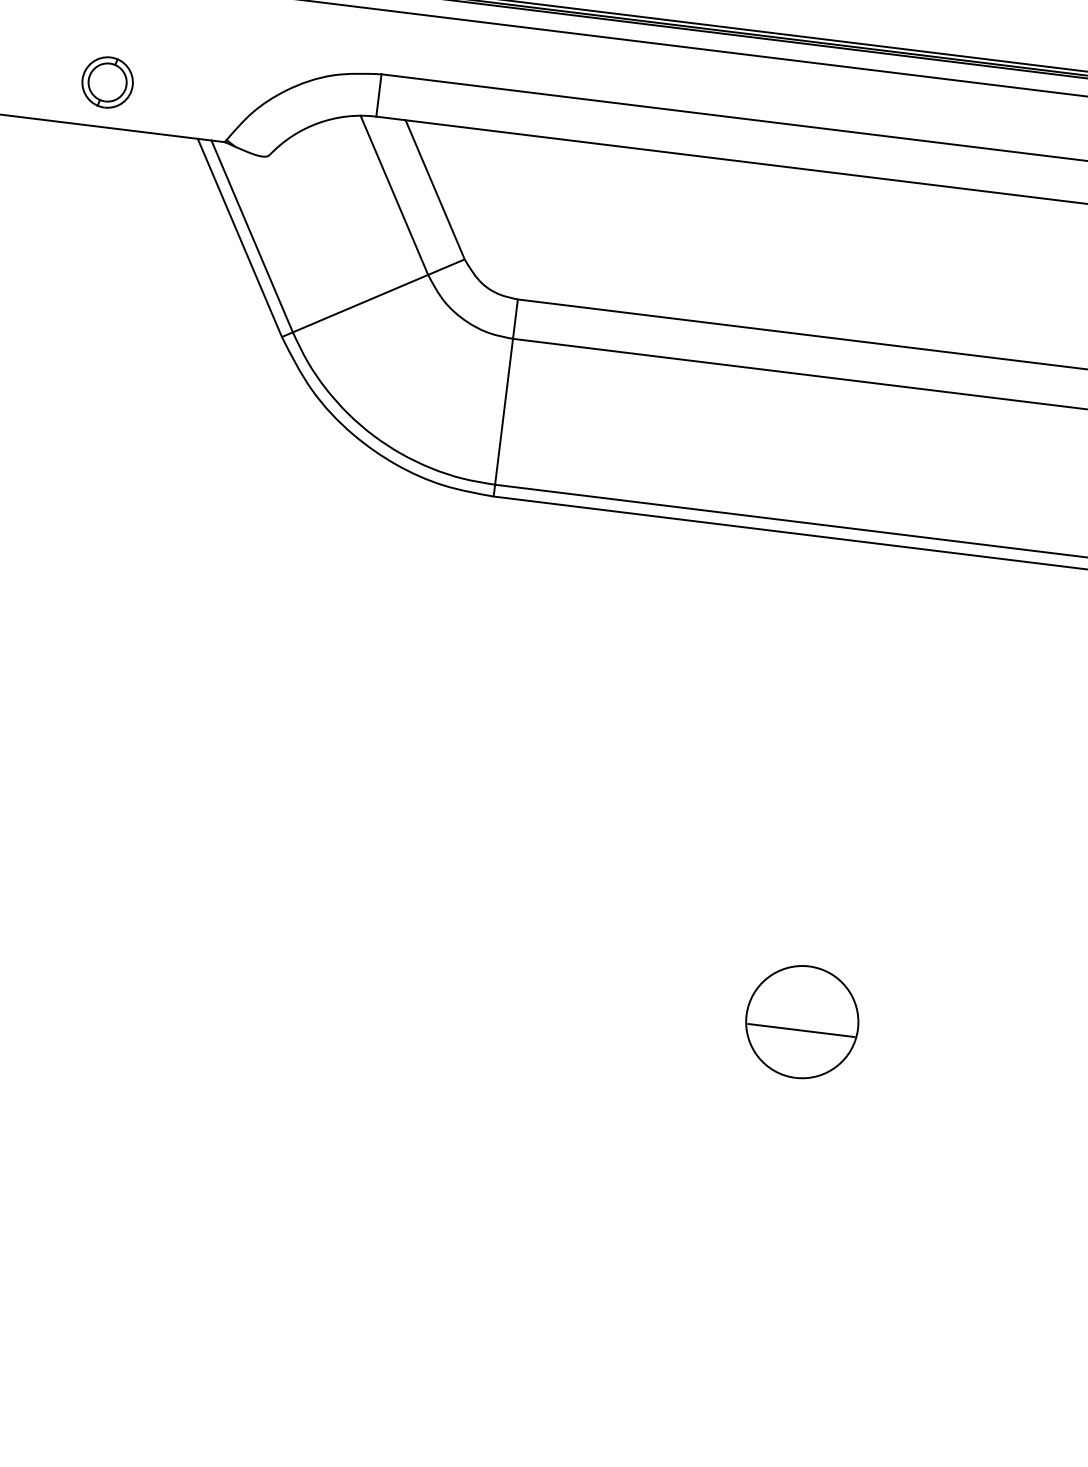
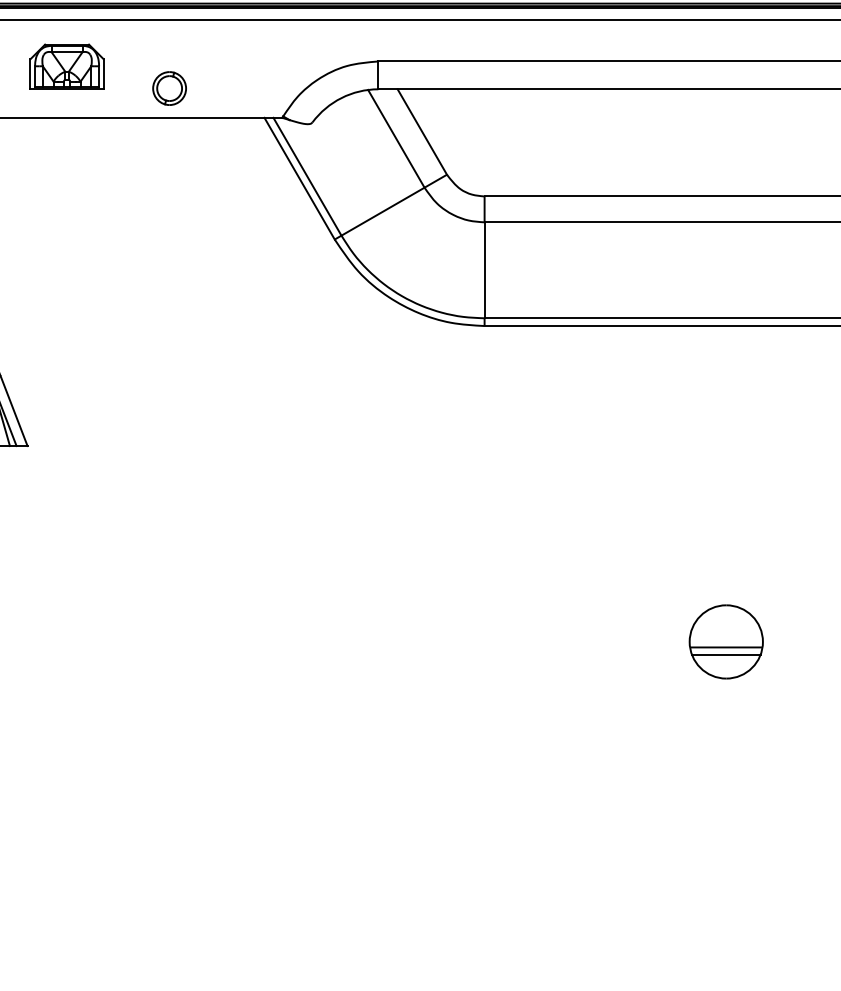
part: (107, 82) -> (169, 88), moved
line: (800, 1041) -> (726, 654), added

